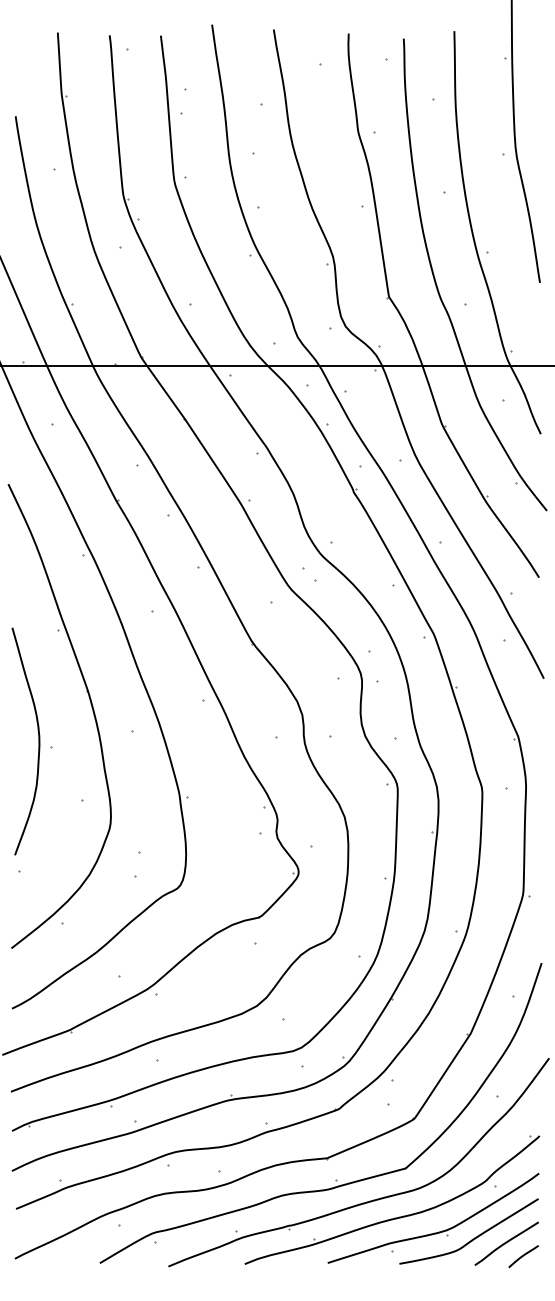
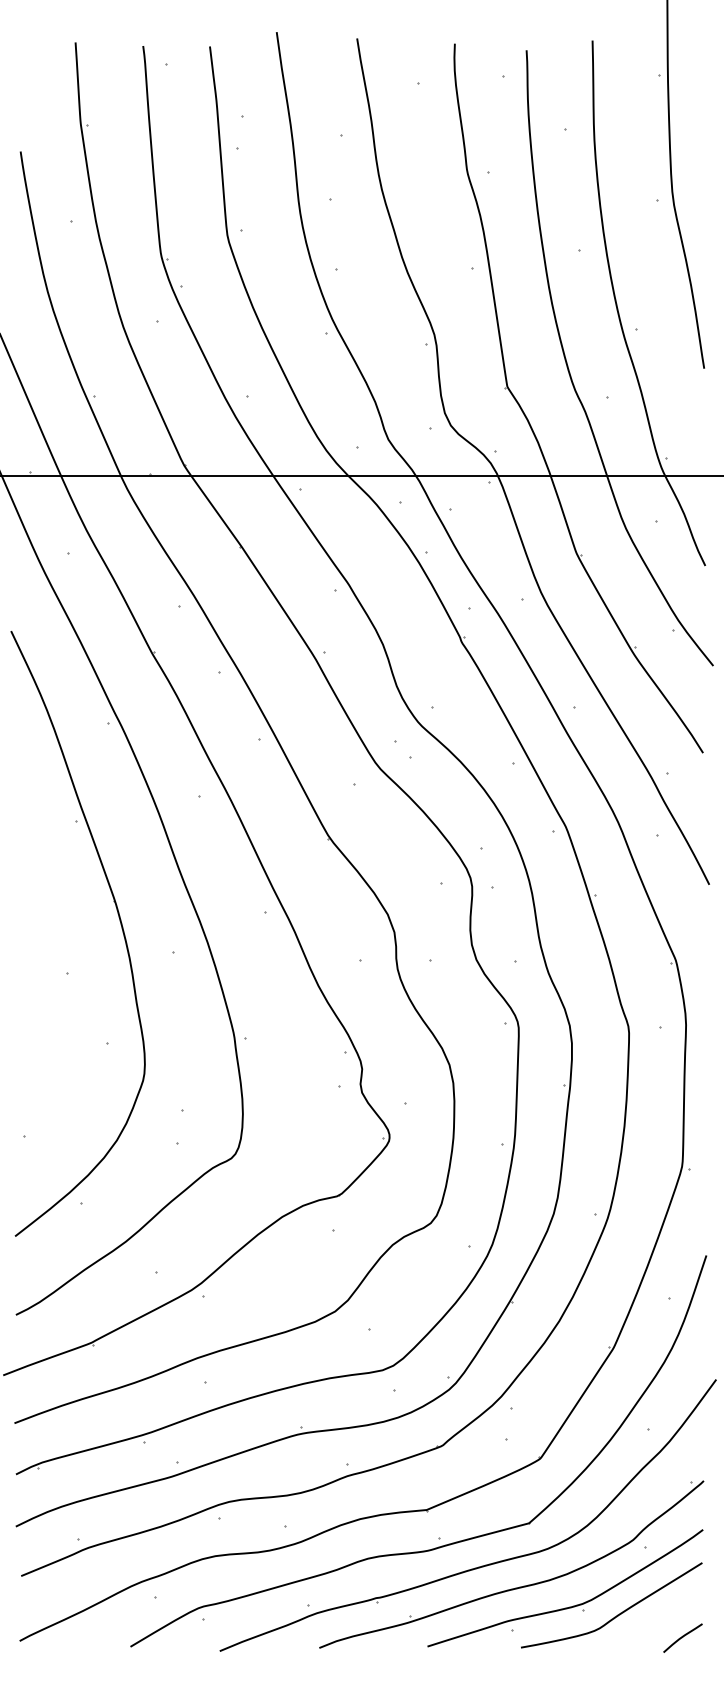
curve: (38, 741) -> (50, 966), removed
curve: (506, 1243) -> (660, 1621), removed

